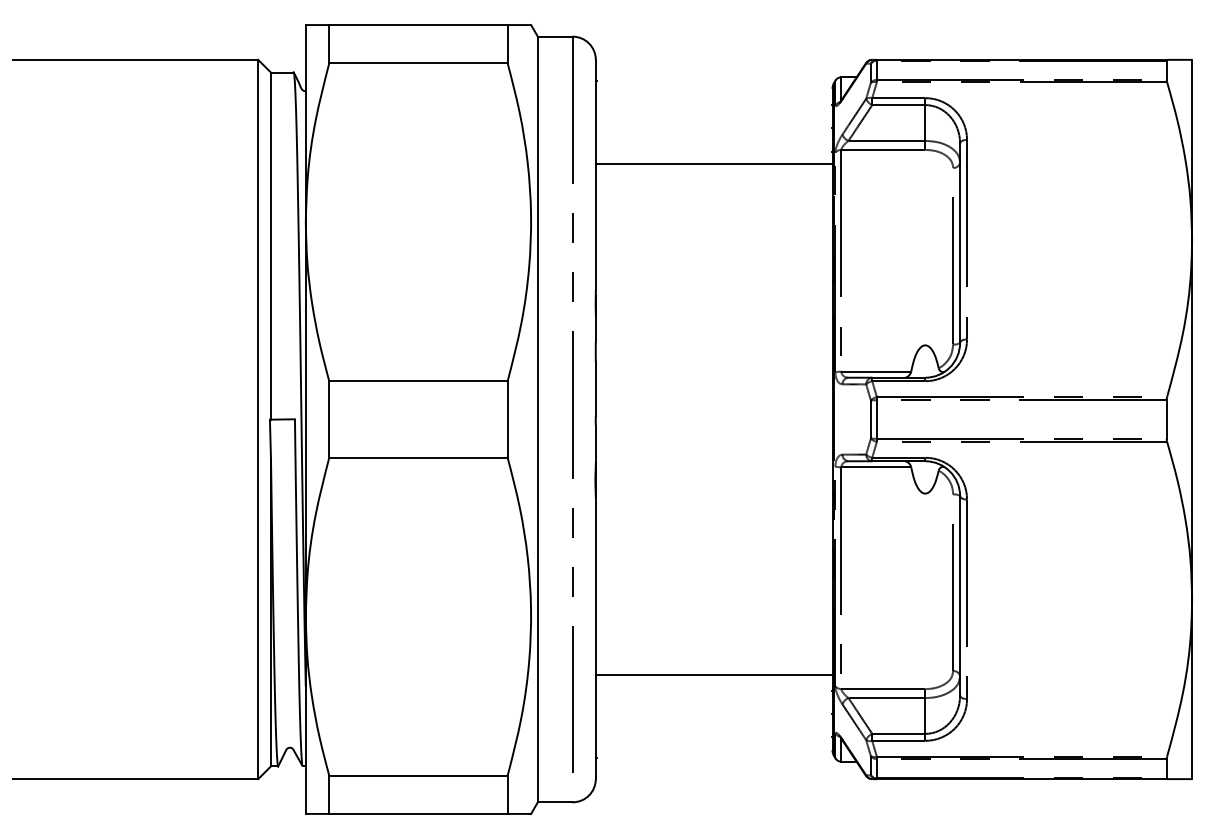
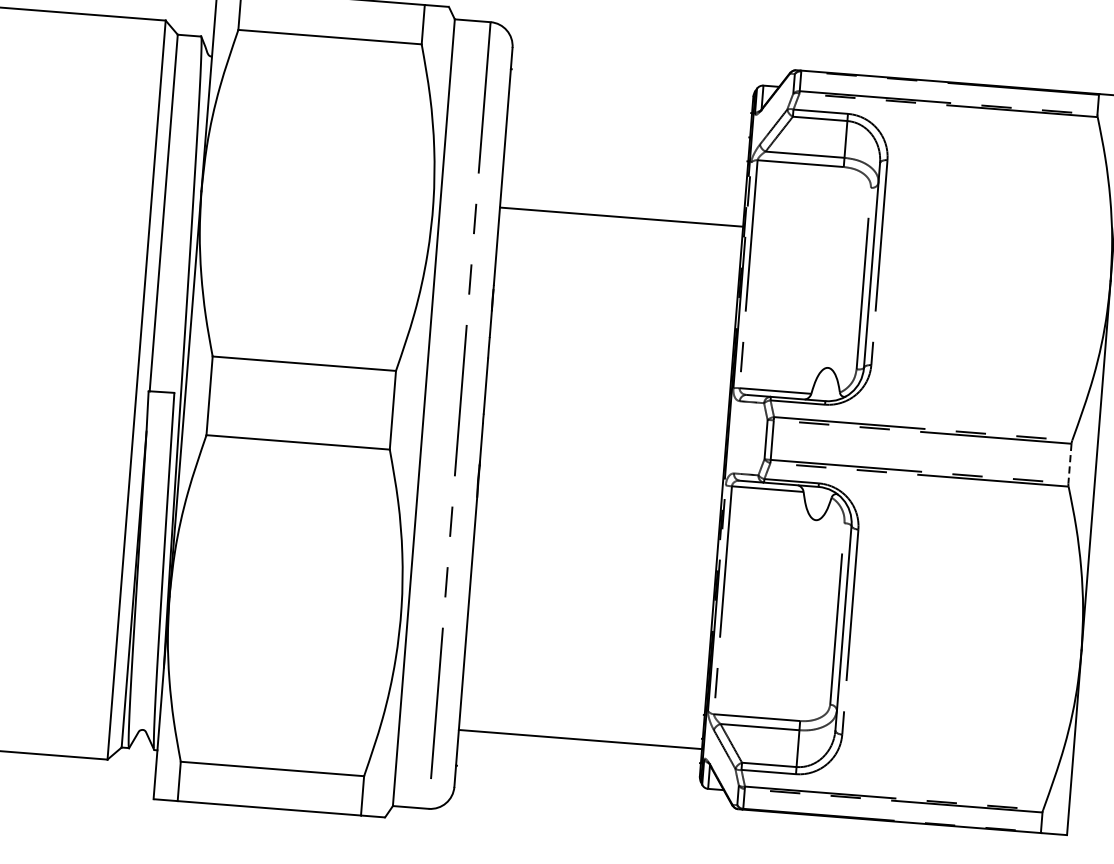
line: (713, 164) -> (620, 217), moved
line: (1166, 419) -> (1069, 463), solid -> dashed
line: (713, 674) -> (579, 739), moved

